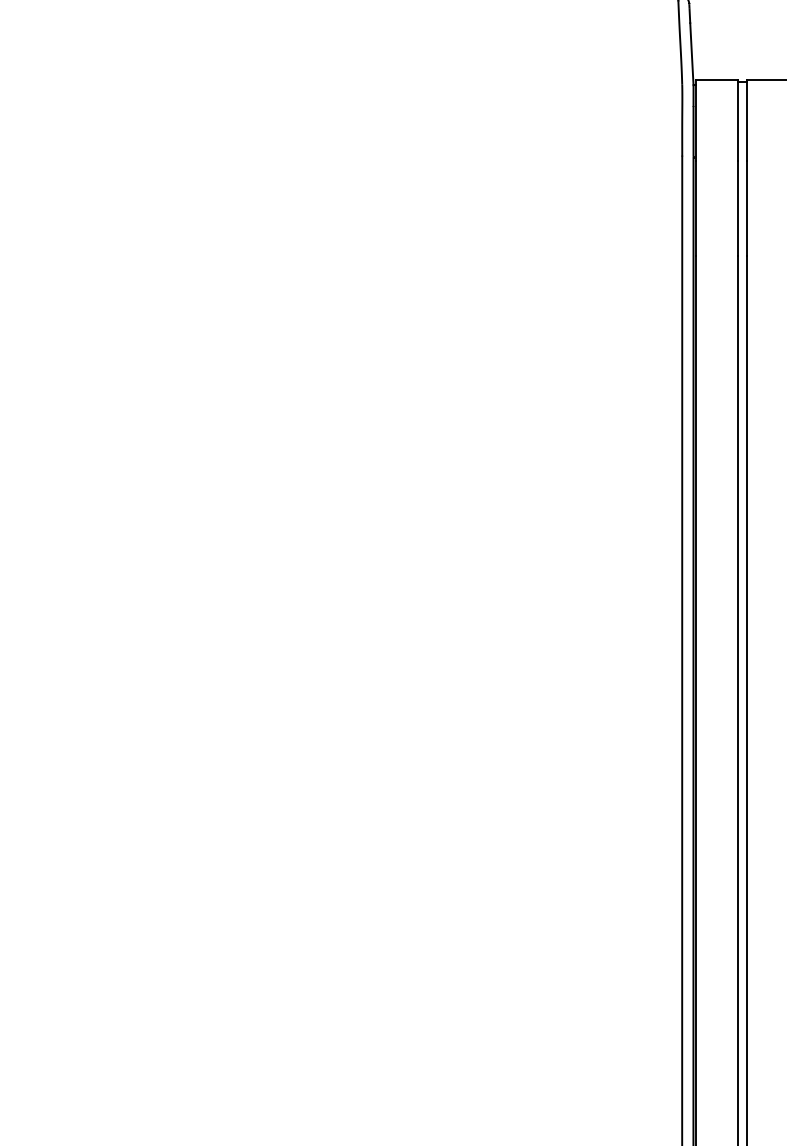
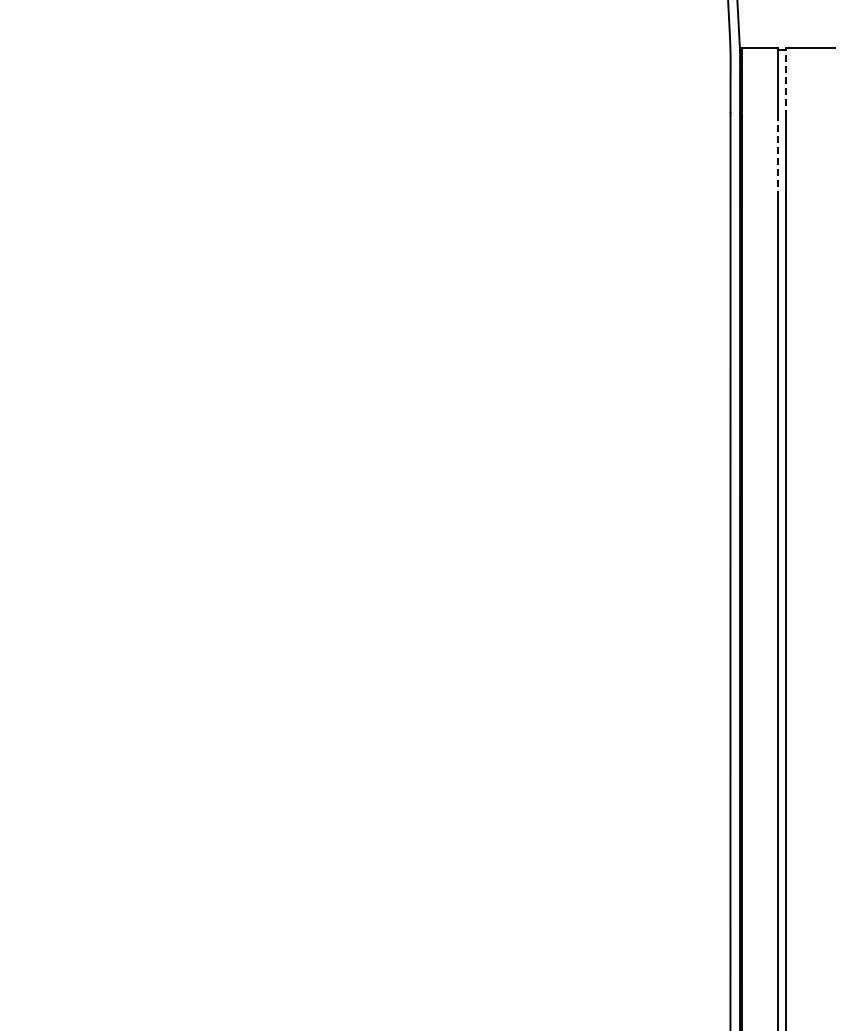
line: (746, 120) -> (785, 82), solid -> dashed
line: (737, 207) -> (777, 156), solid -> dashed

